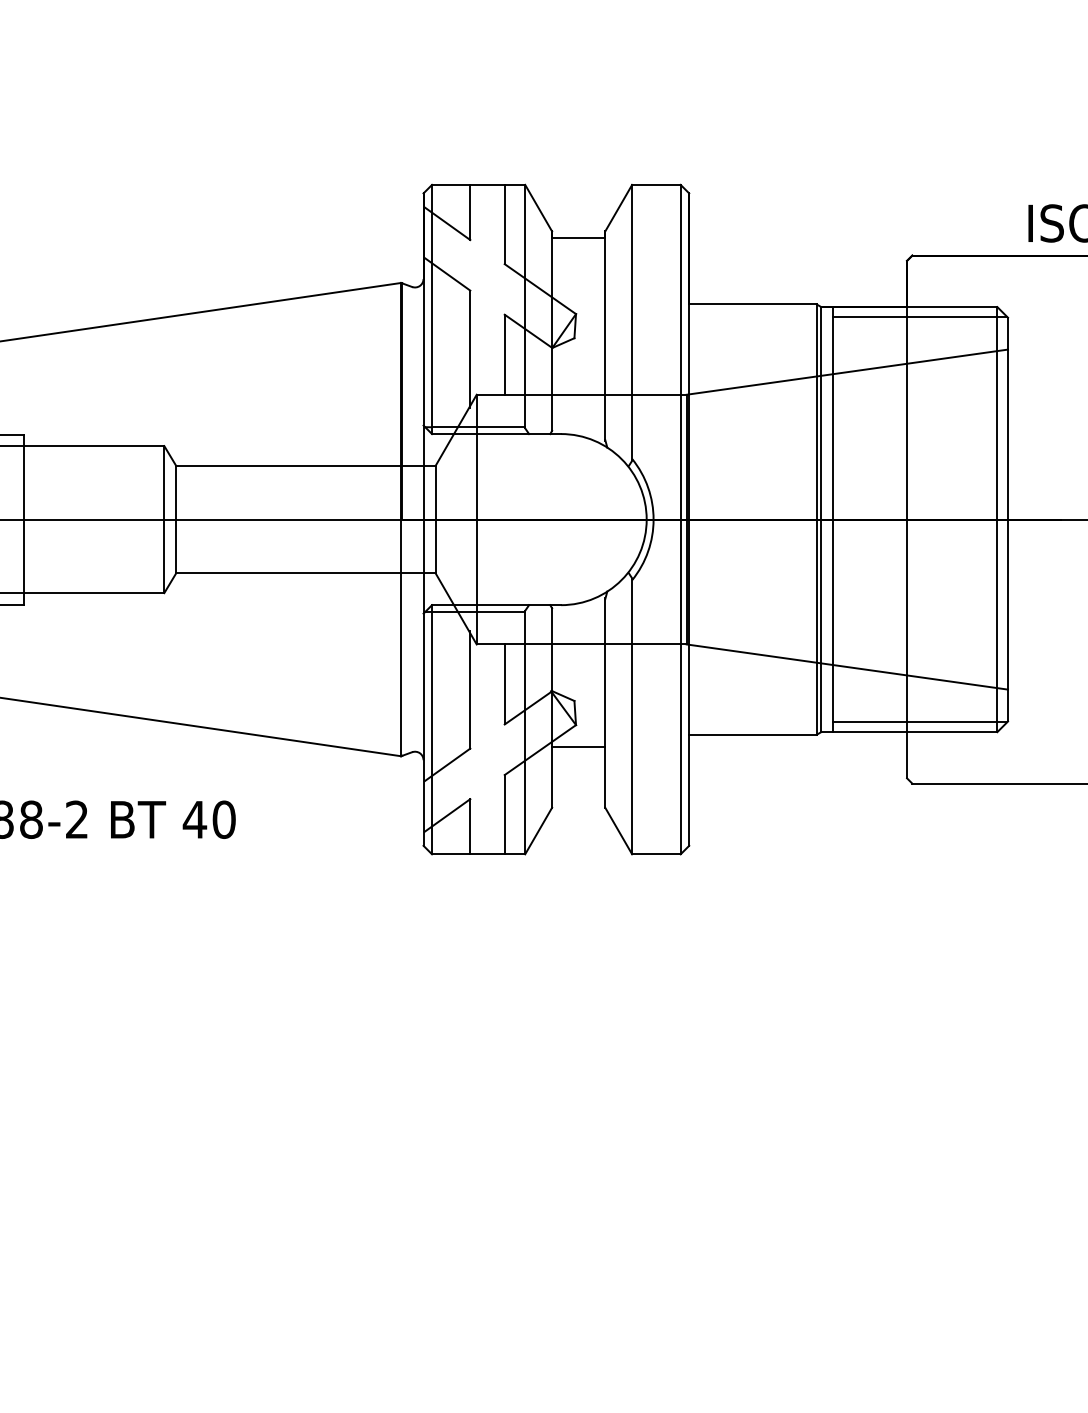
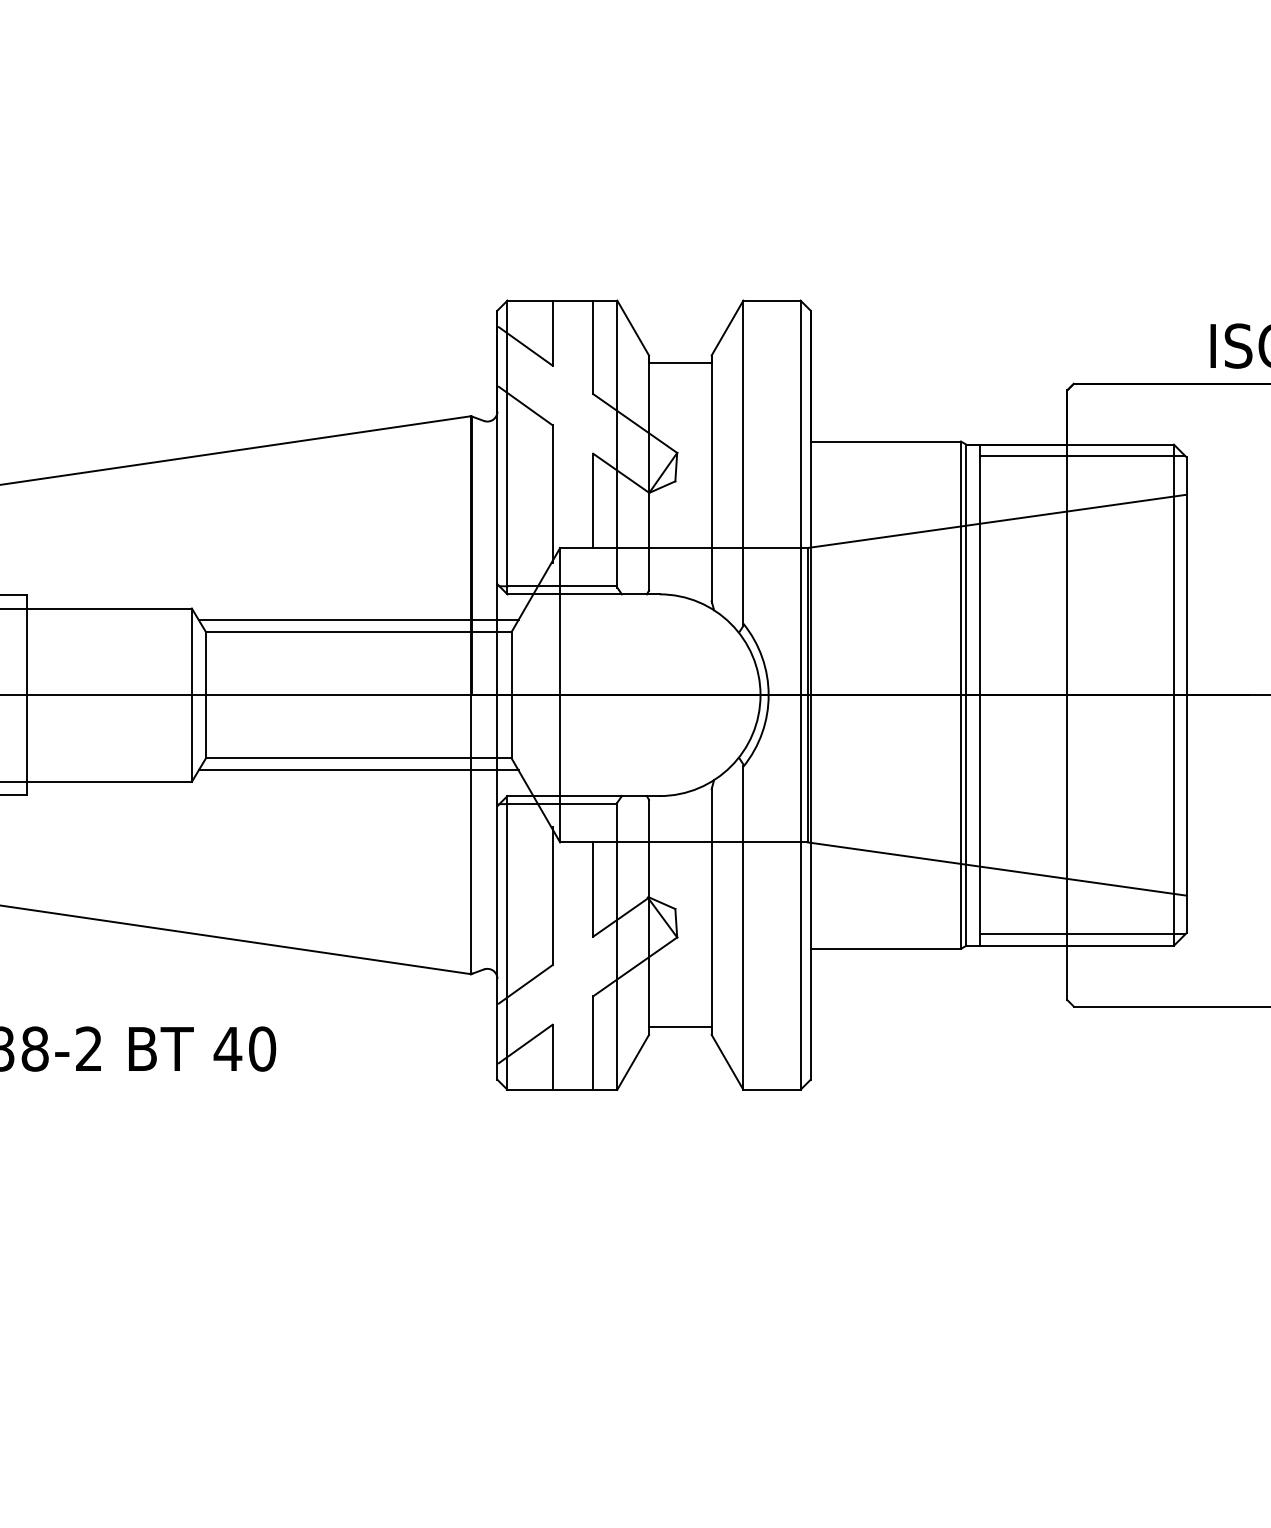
line: (305, 455) -> (358, 619), added
line: (305, 583) -> (358, 770), added
line: (578, 747) -> (680, 1027), moved

